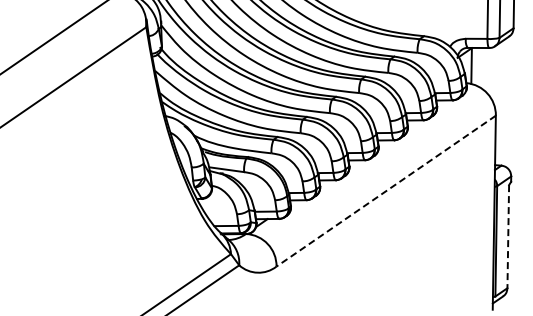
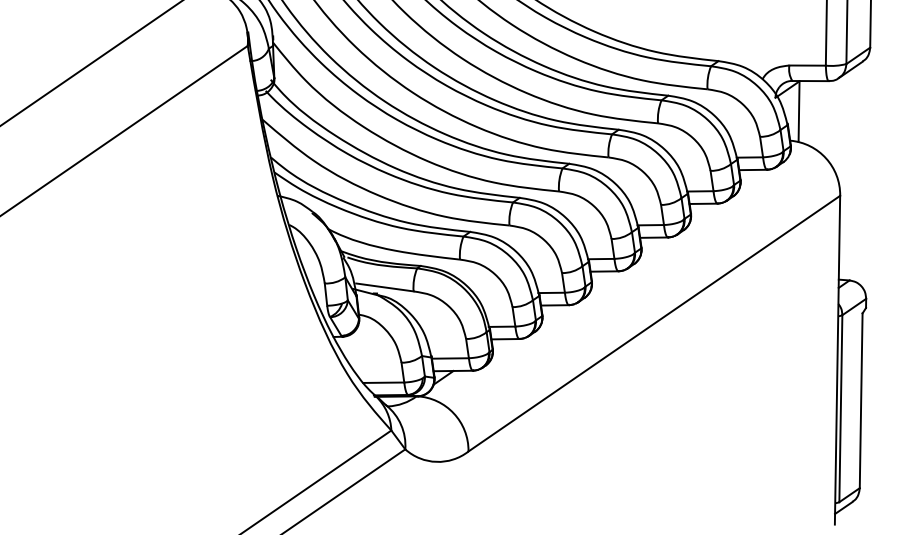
line: (385, 191) -> (653, 324), dashed -> solid
line: (508, 236) -> (861, 400), dashed -> solid

